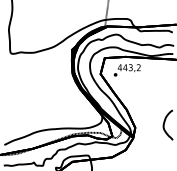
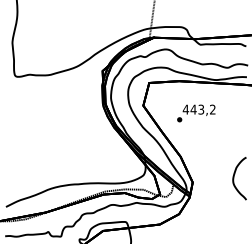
text: (127, 70) -> (196, 113), moved

